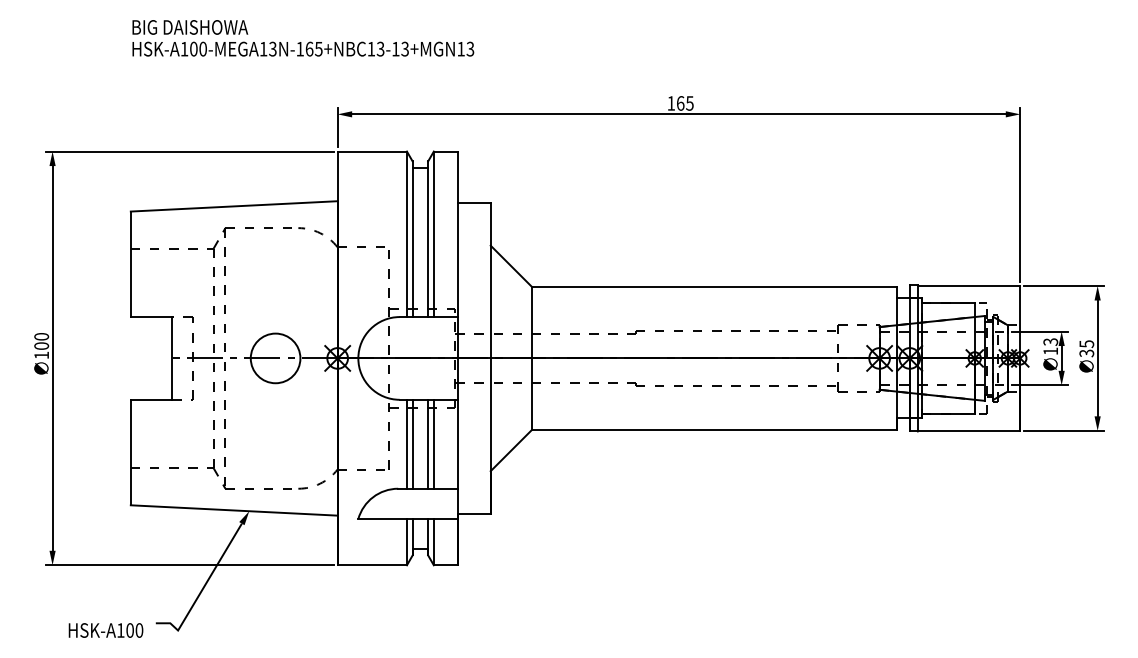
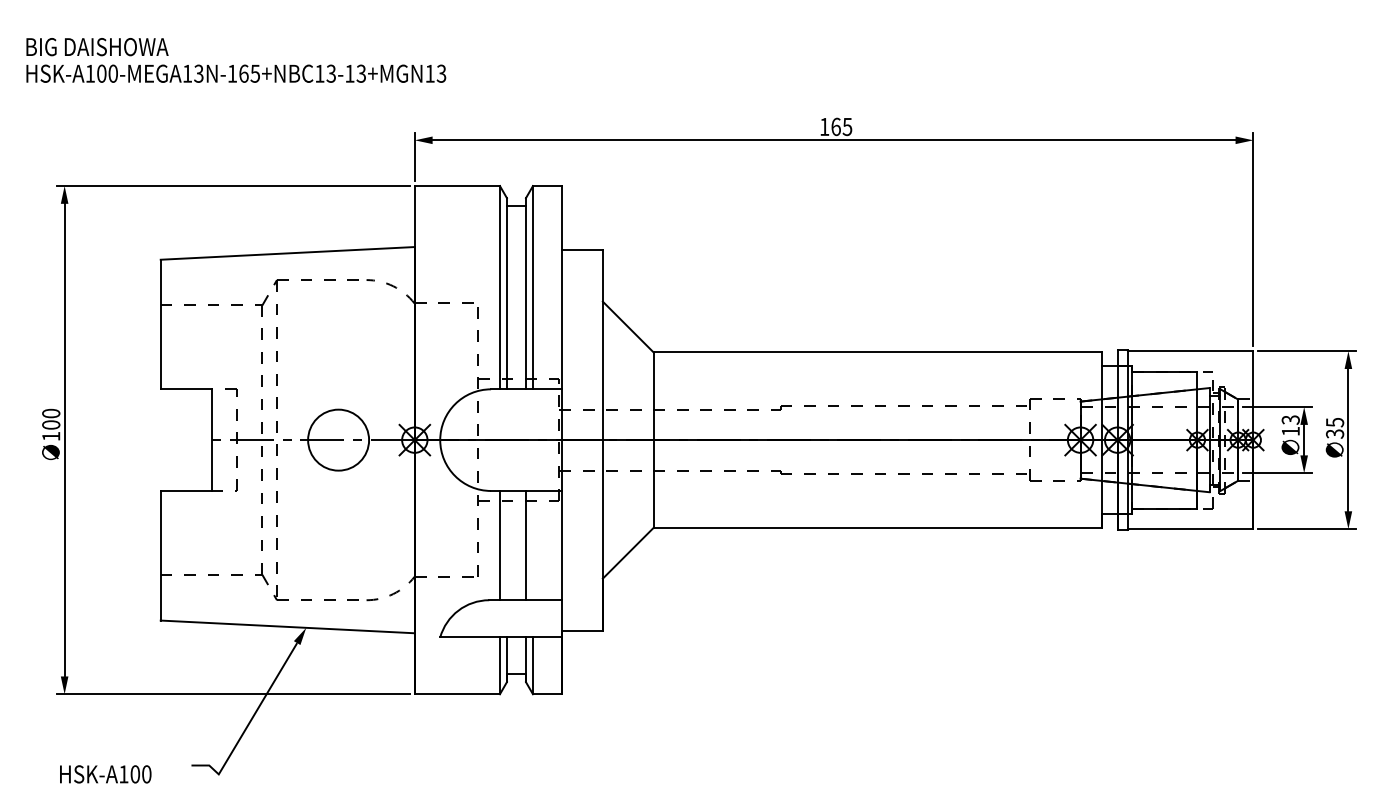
text: (303, 38) -> (236, 60), moved
line: (412, 443) -> (506, 544), removed
line: (433, 443) -> (532, 544), removed
text: (105, 630) -> (105, 774), moved

